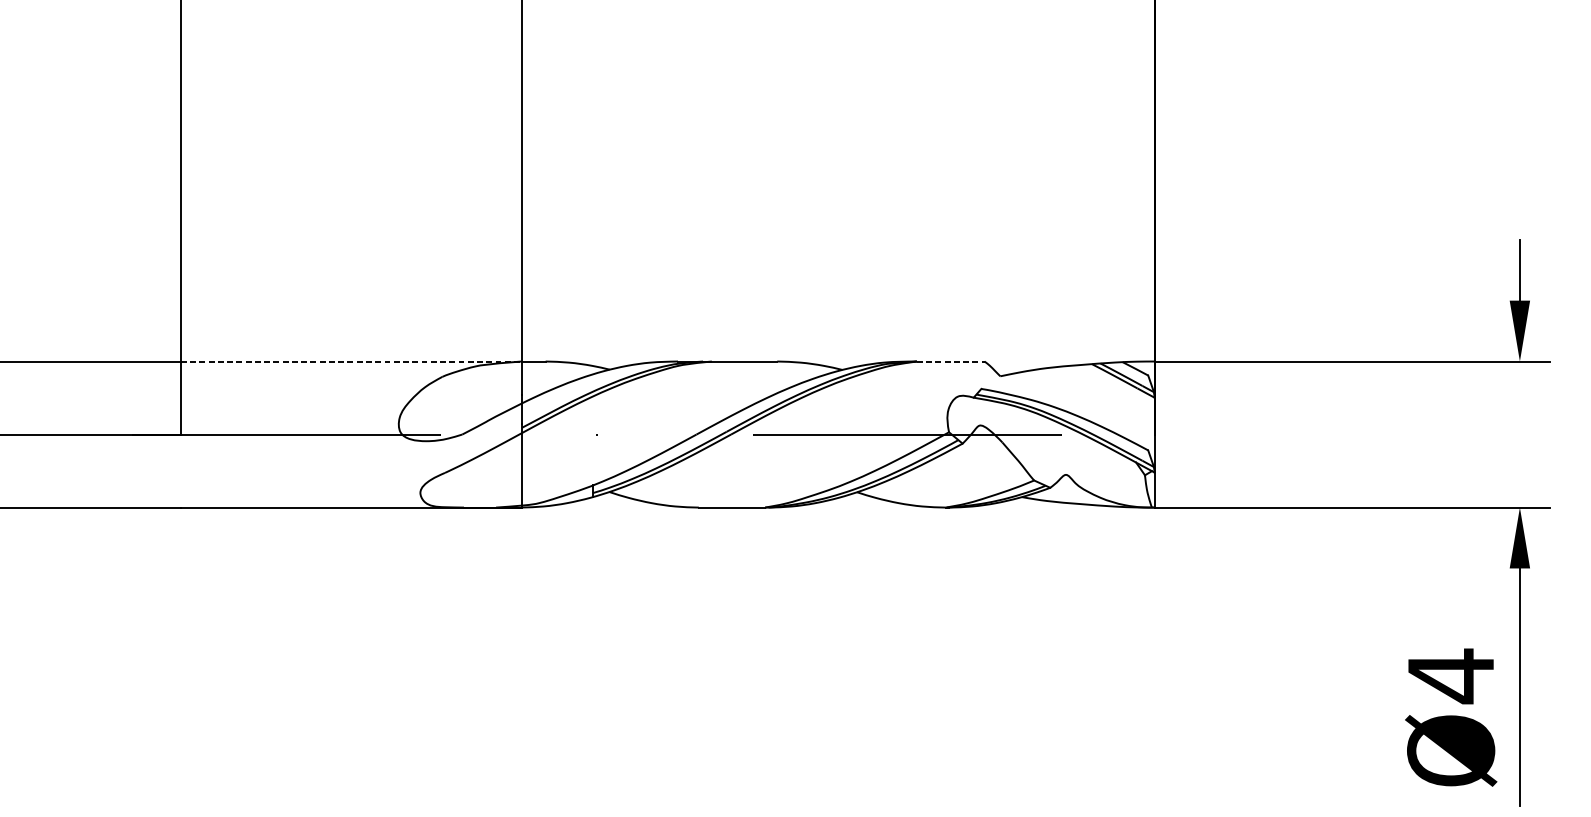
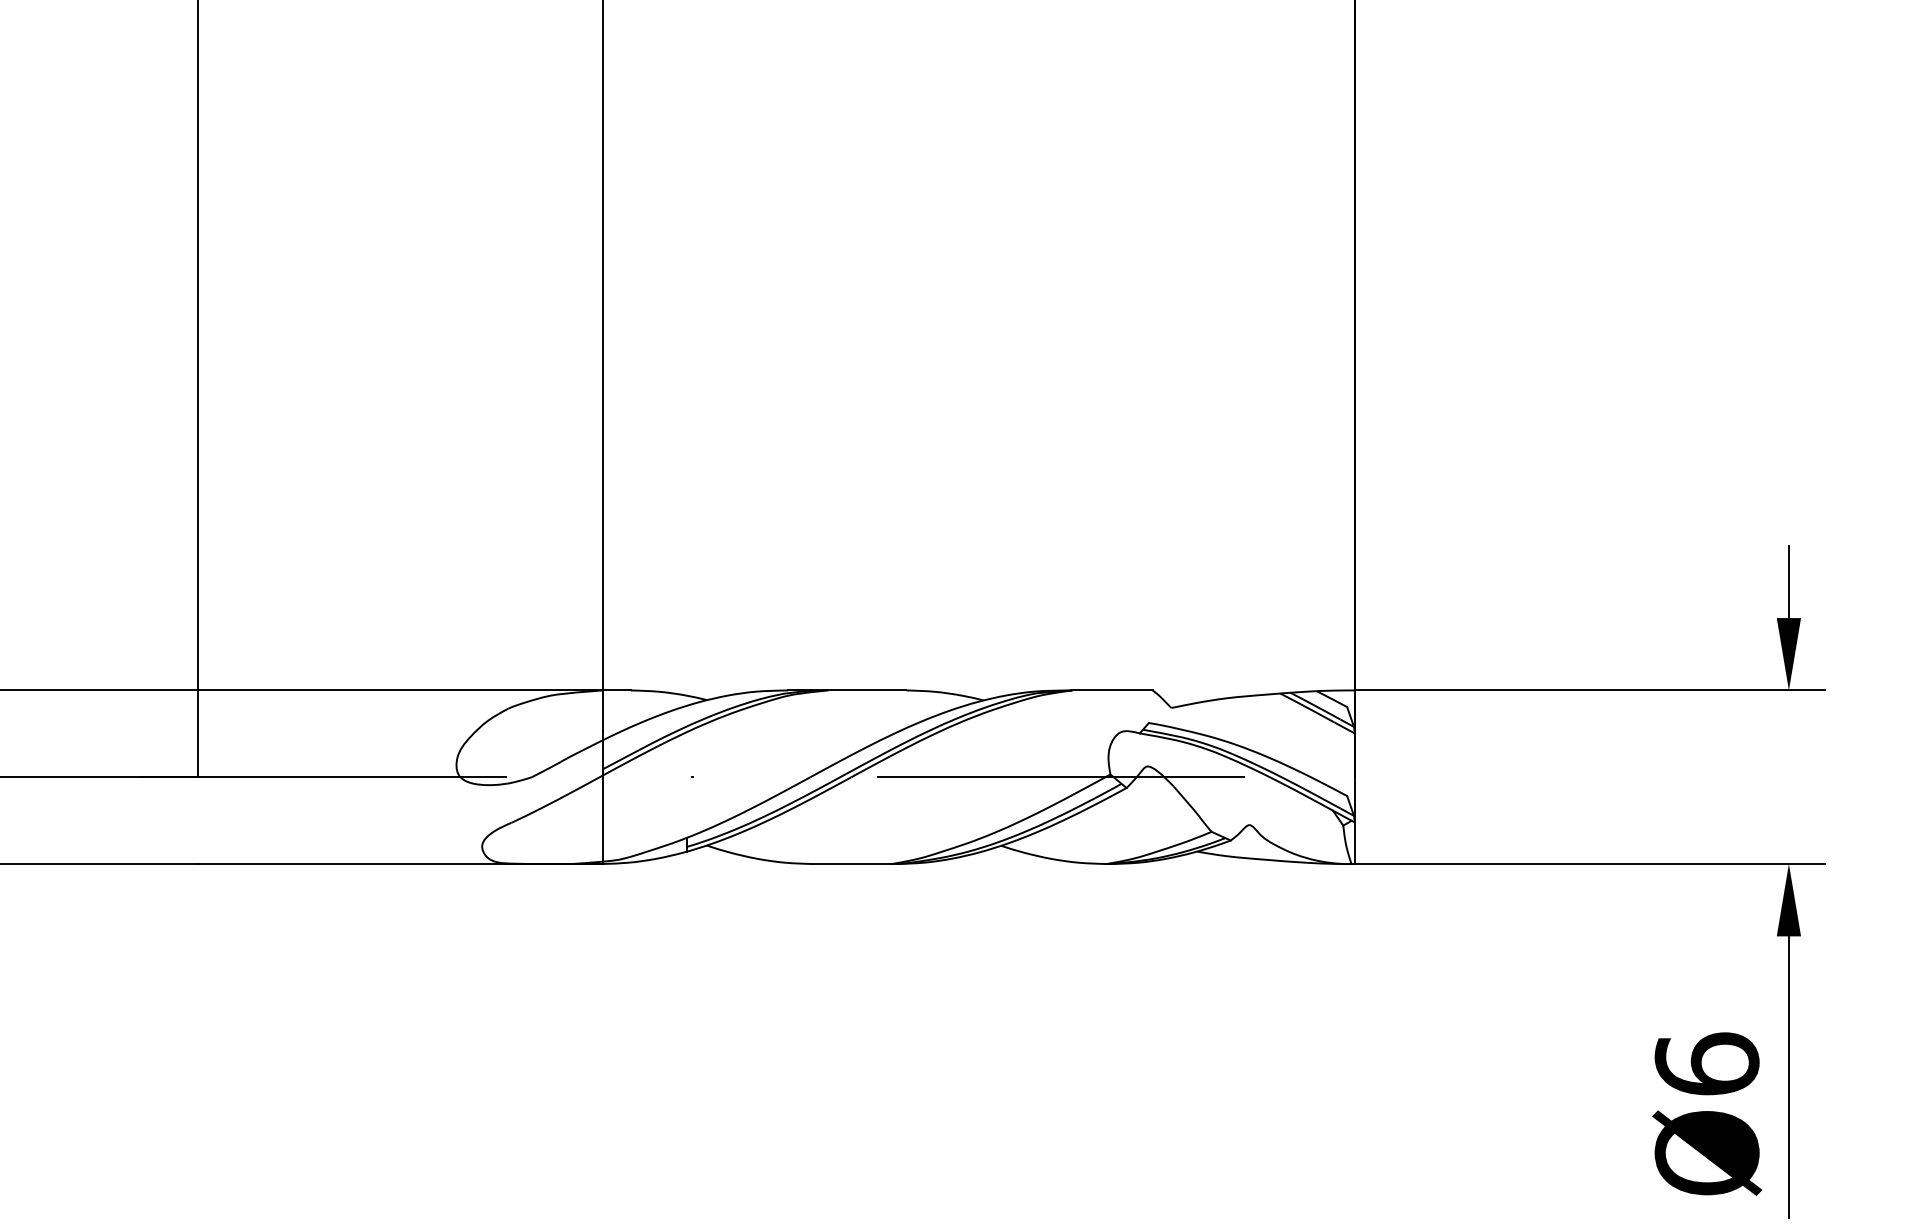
line: (351, 361) -> (400, 690), dashed -> solid
line: (950, 361) -> (1112, 690), dashed -> solid
text: (1450, 676) -> (1706, 1064), Ø4 -> Ø6

